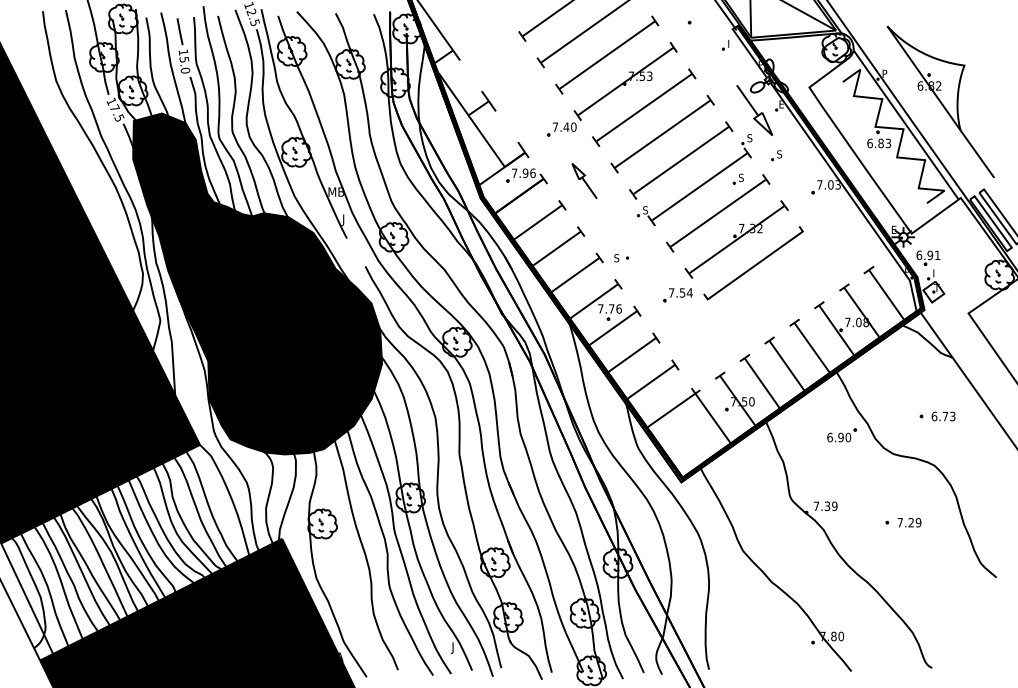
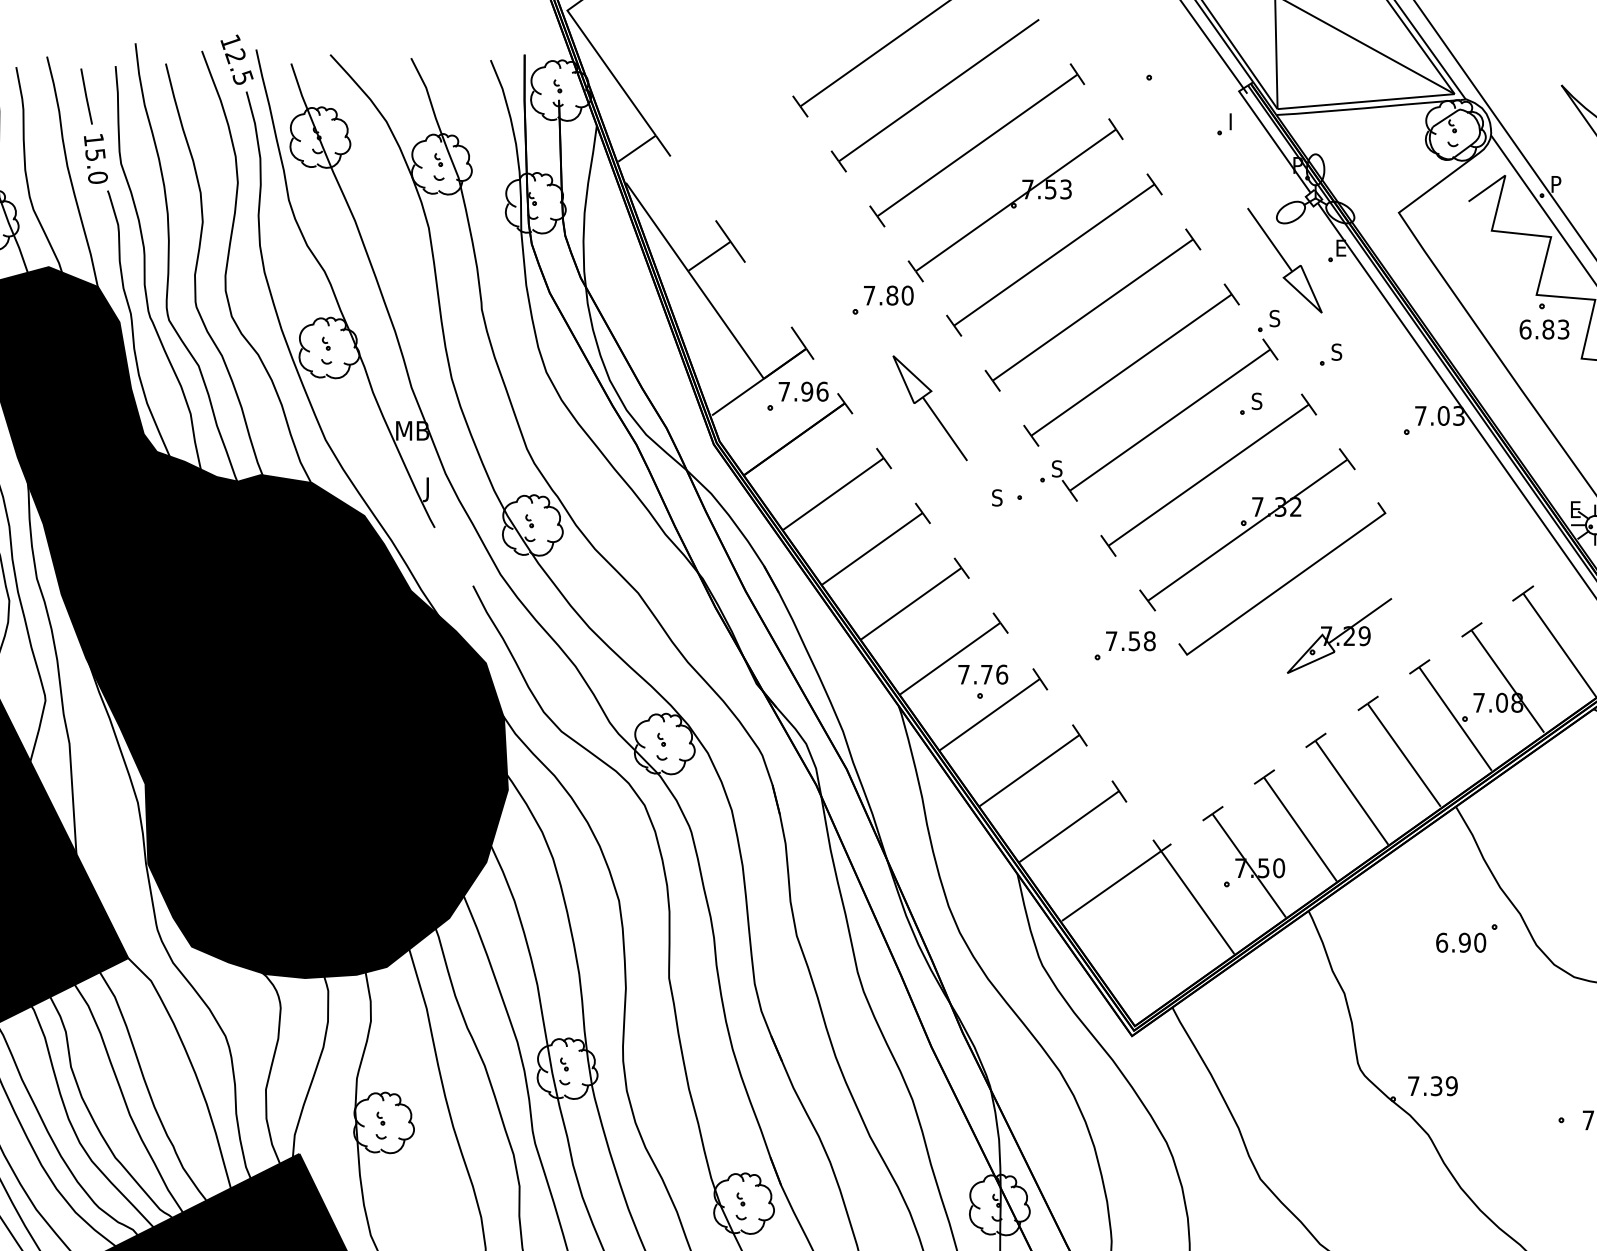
text: (566, 126) -> (892, 294), 7.40 -> 7.80
part: (584, 180) -> (929, 406), size x1.43
part: (621, 258) -> (1007, 498), moved
part: (780, 290) -> (1338, 636), added
text: (689, 292) -> (1148, 640), 7.54 -> 7.58

